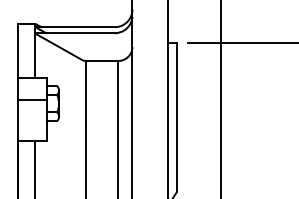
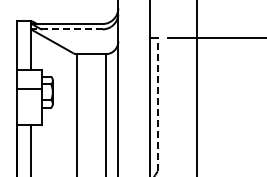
line: (74, 33) -> (66, 29), solid -> dashed
line: (176, 117) -> (157, 104), solid -> dashed

